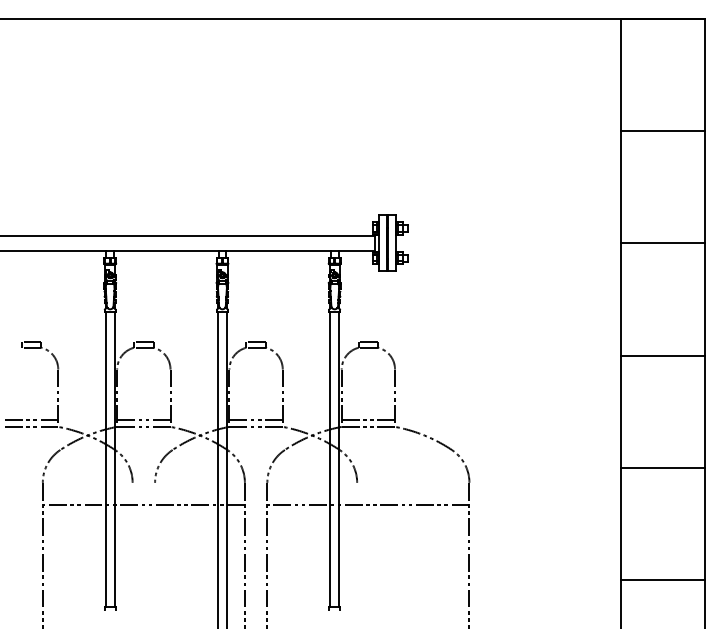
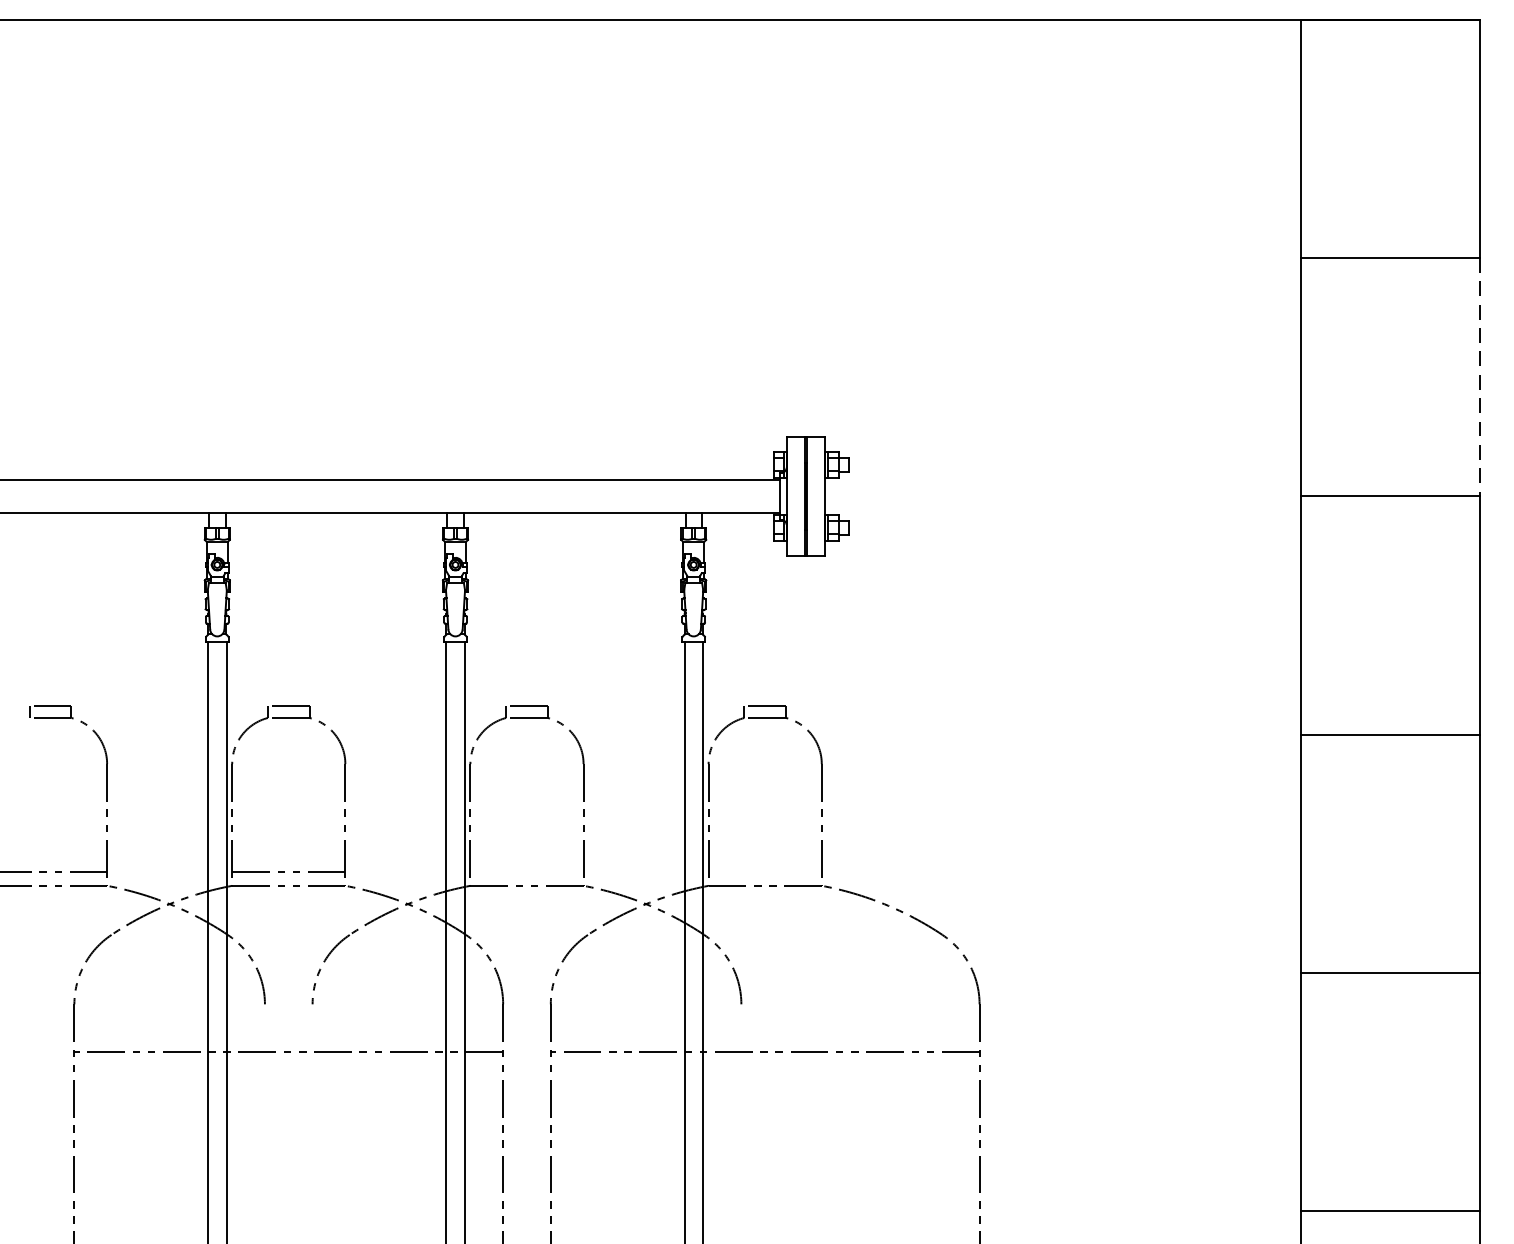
line: (705, 187) -> (1480, 377), solid -> dashed
line: (255, 420) -> (525, 872), removed
line: (368, 420) -> (765, 872), removed

